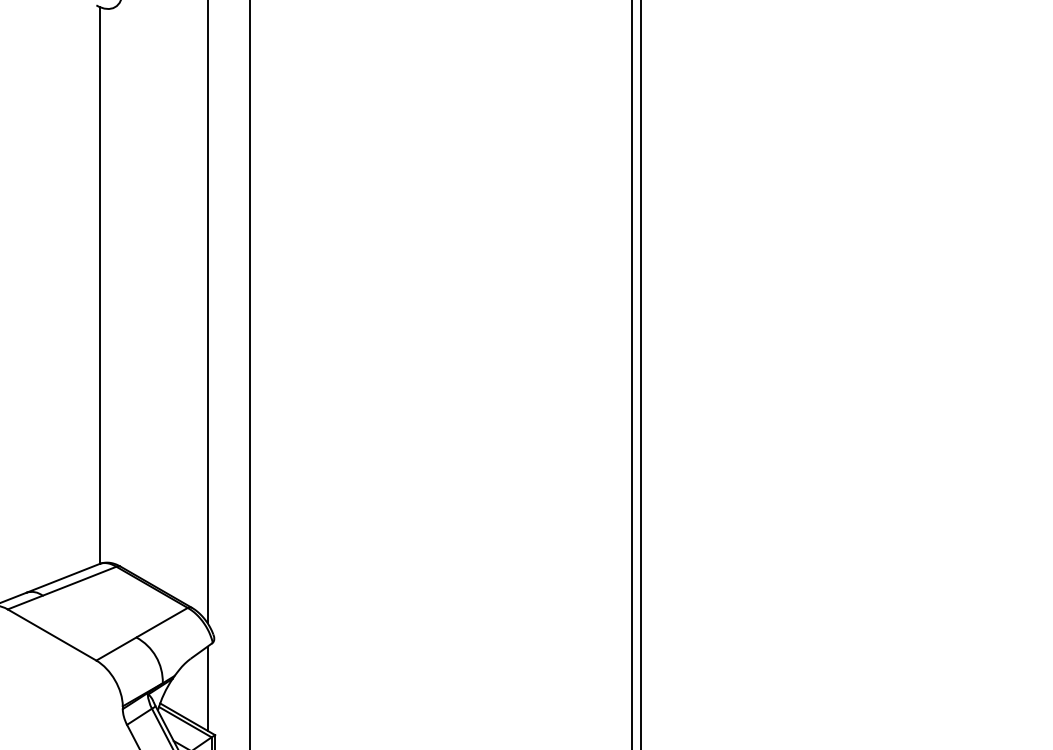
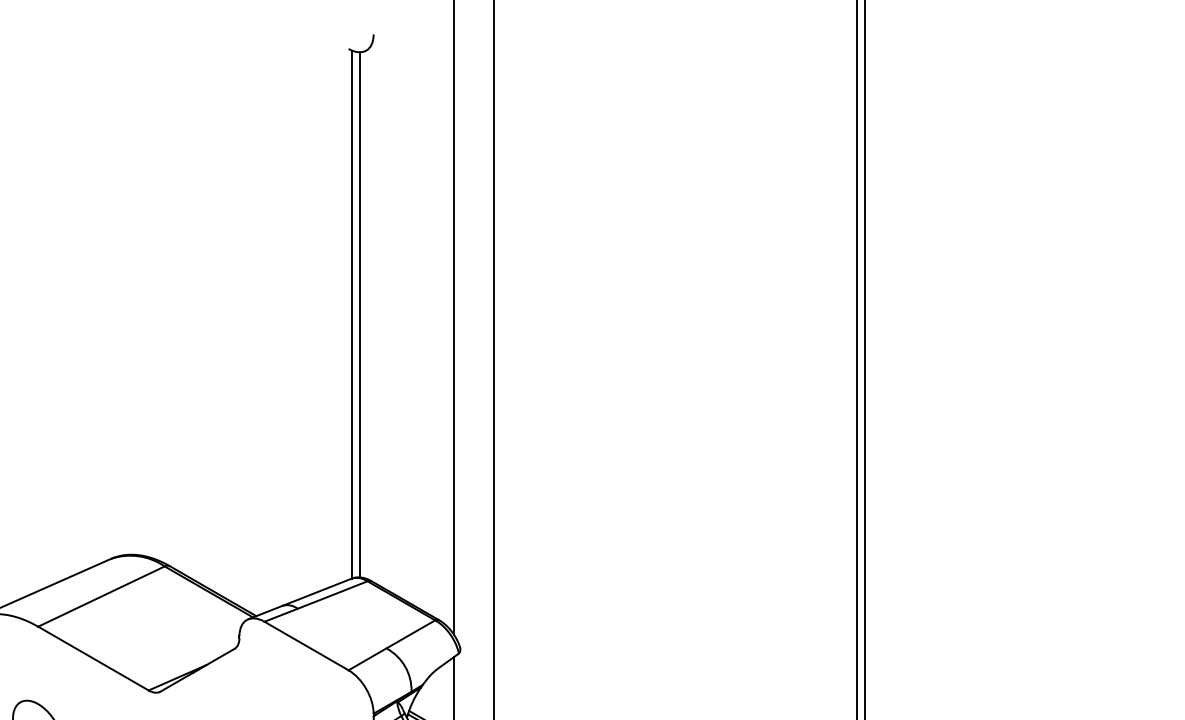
line: (108, 285) -> (360, 314), added

